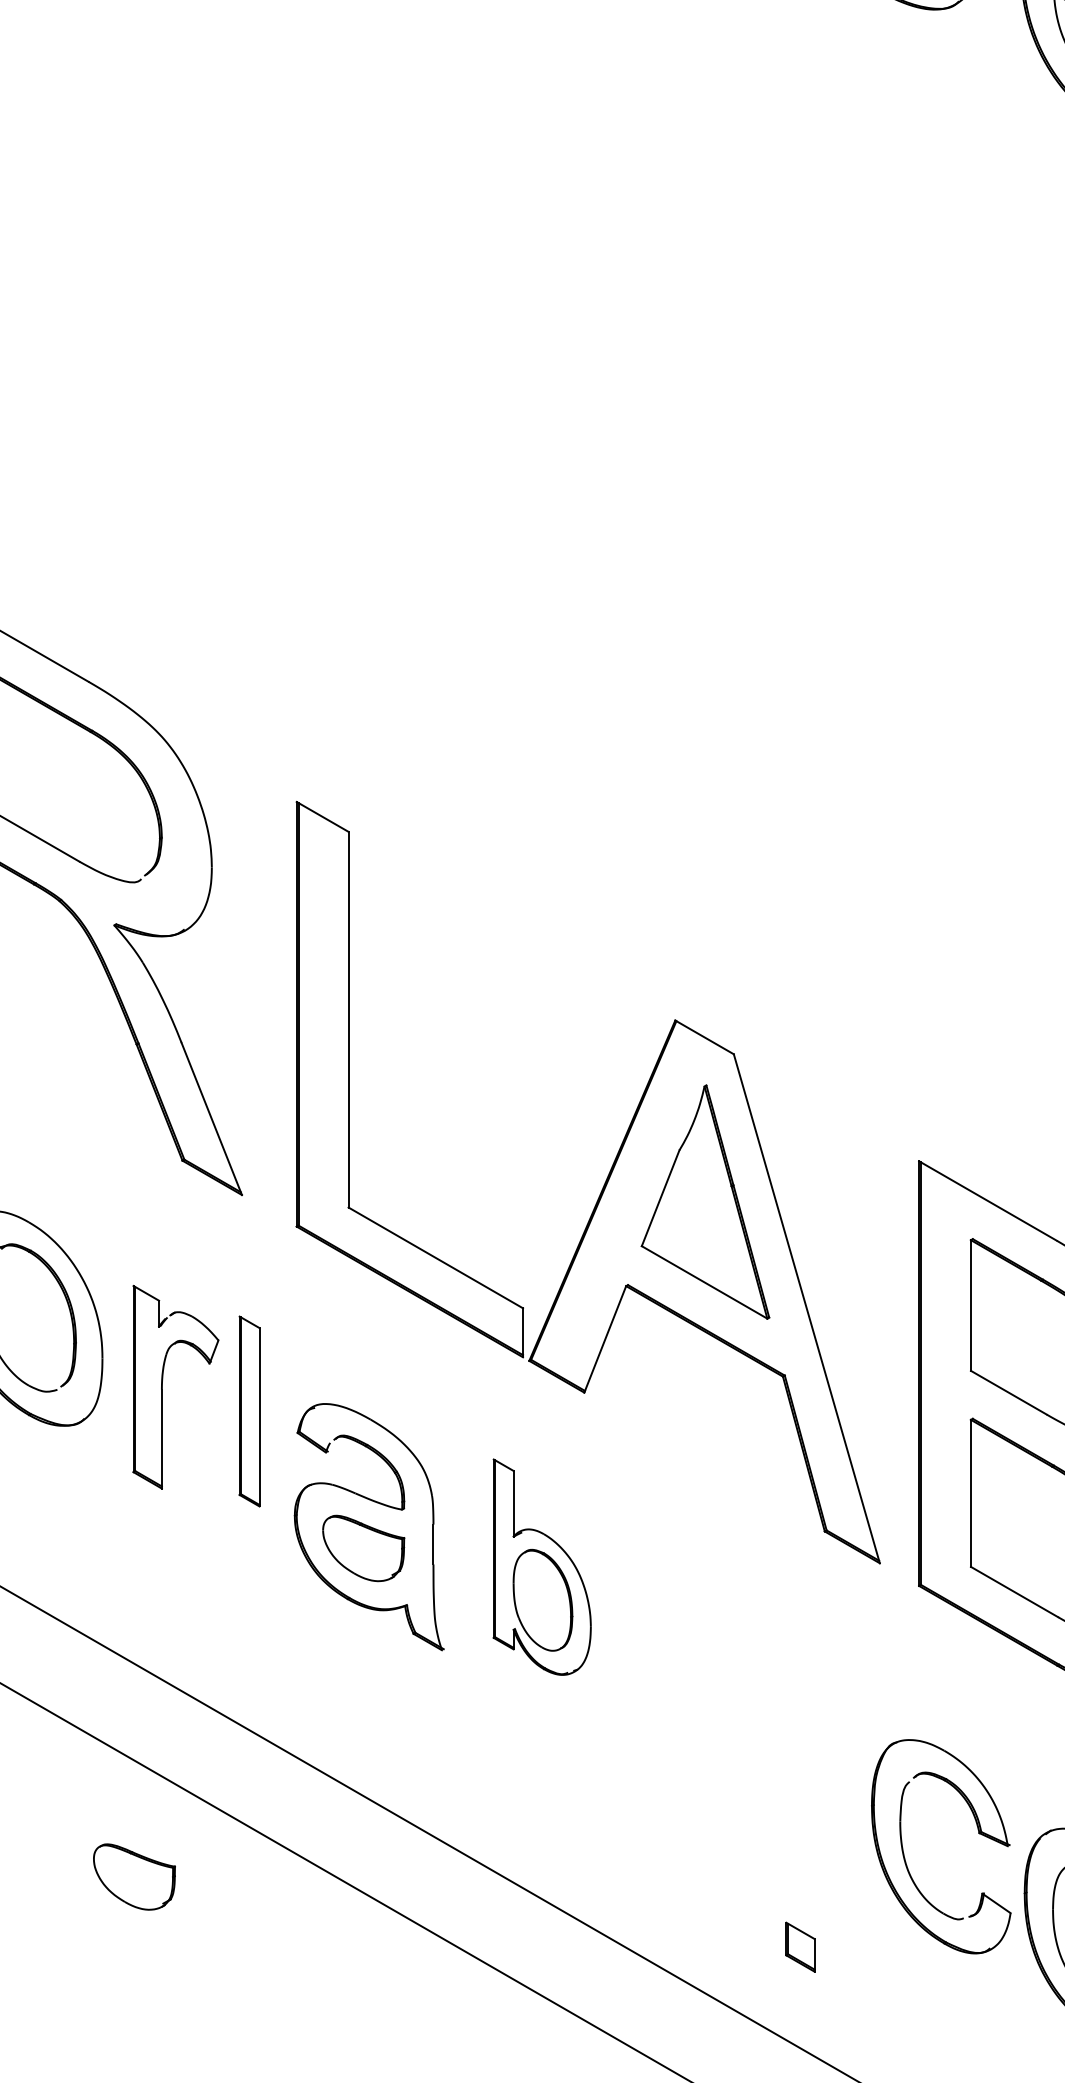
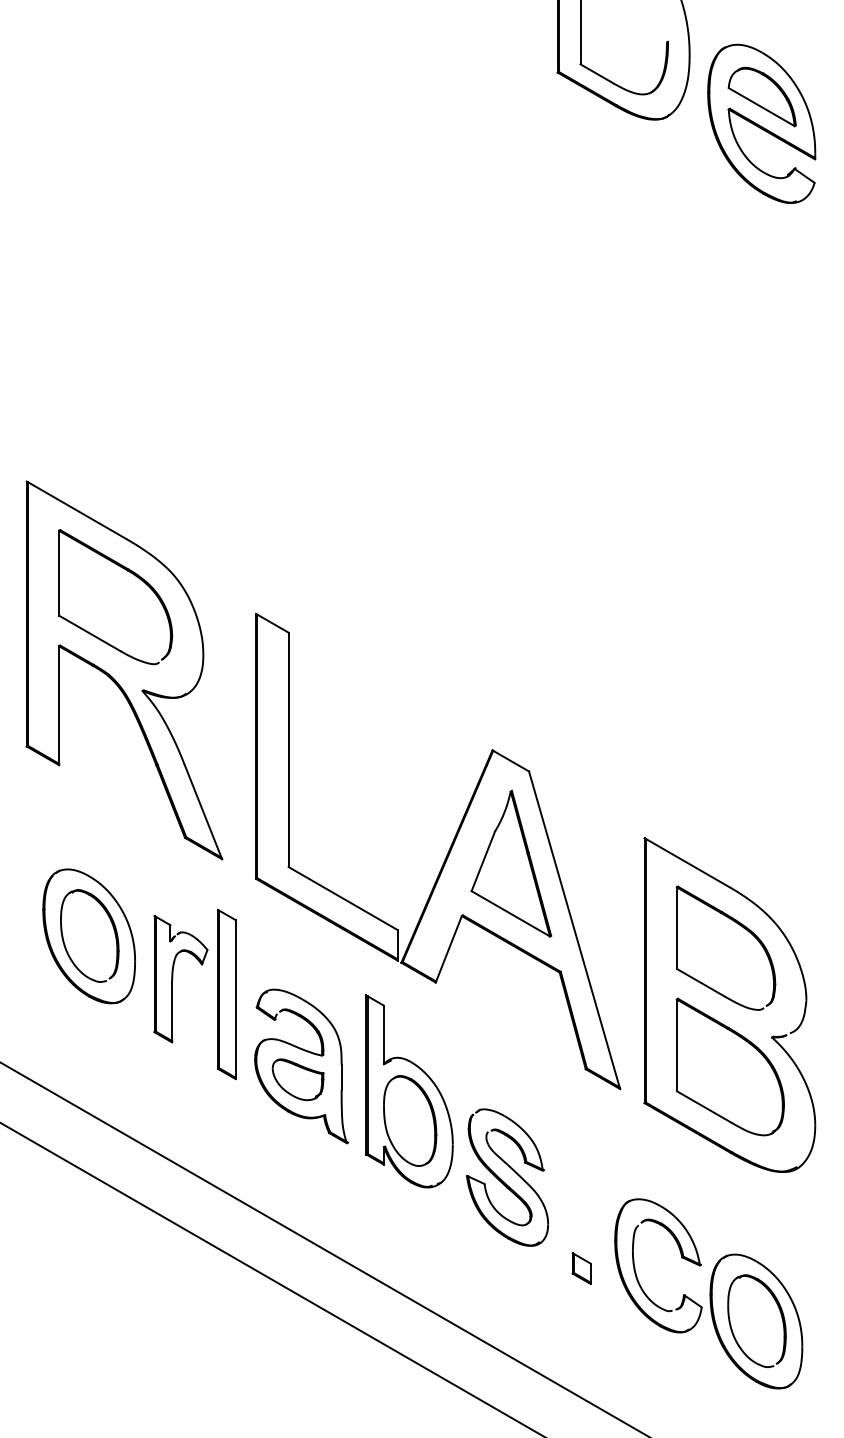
part: (248, 1410) -> (226, 993), size x1.43
part: (542, 1567) -> (409, 1091), size x1.43
part: (699, 1705) -> (507, 1177), added
part: (133, 1876) -> (154, 1284), removed
part: (800, 1947) -> (581, 1268), moved

